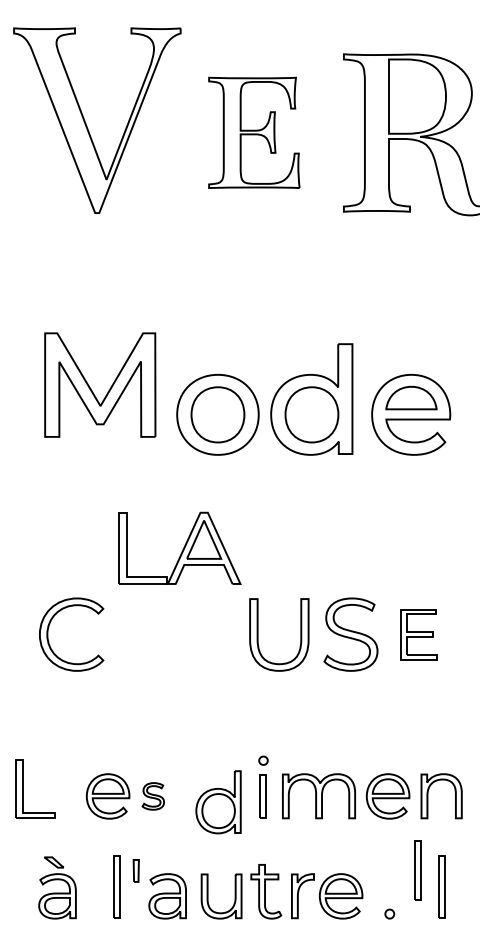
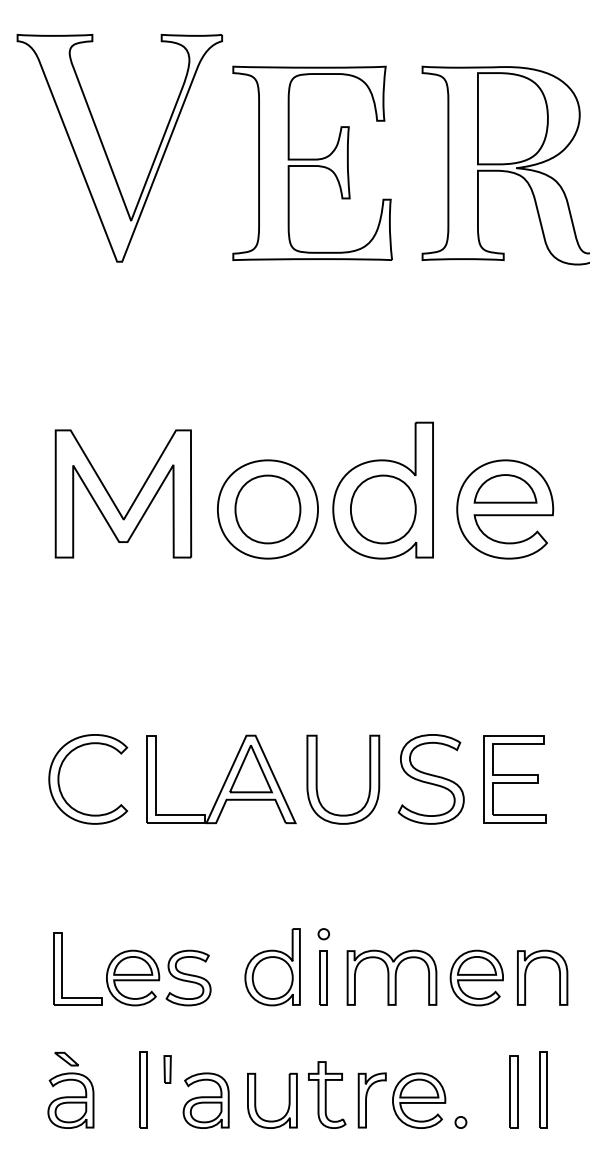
part: (254, 132) -> (312, 162), size x1.43
part: (91, 388) -> (112, 498), moved
part: (180, 548) -> (221, 779), moved
part: (418, 634) -> (514, 779), size x1.43
part: (22, 788) -> (62, 968), moved
part: (153, 796) -> (188, 977), size x1.67
part: (218, 802) -> (272, 967), moved
part: (417, 870) -> (513, 1091), moved
part: (389, 914) -> (460, 1122), moved

